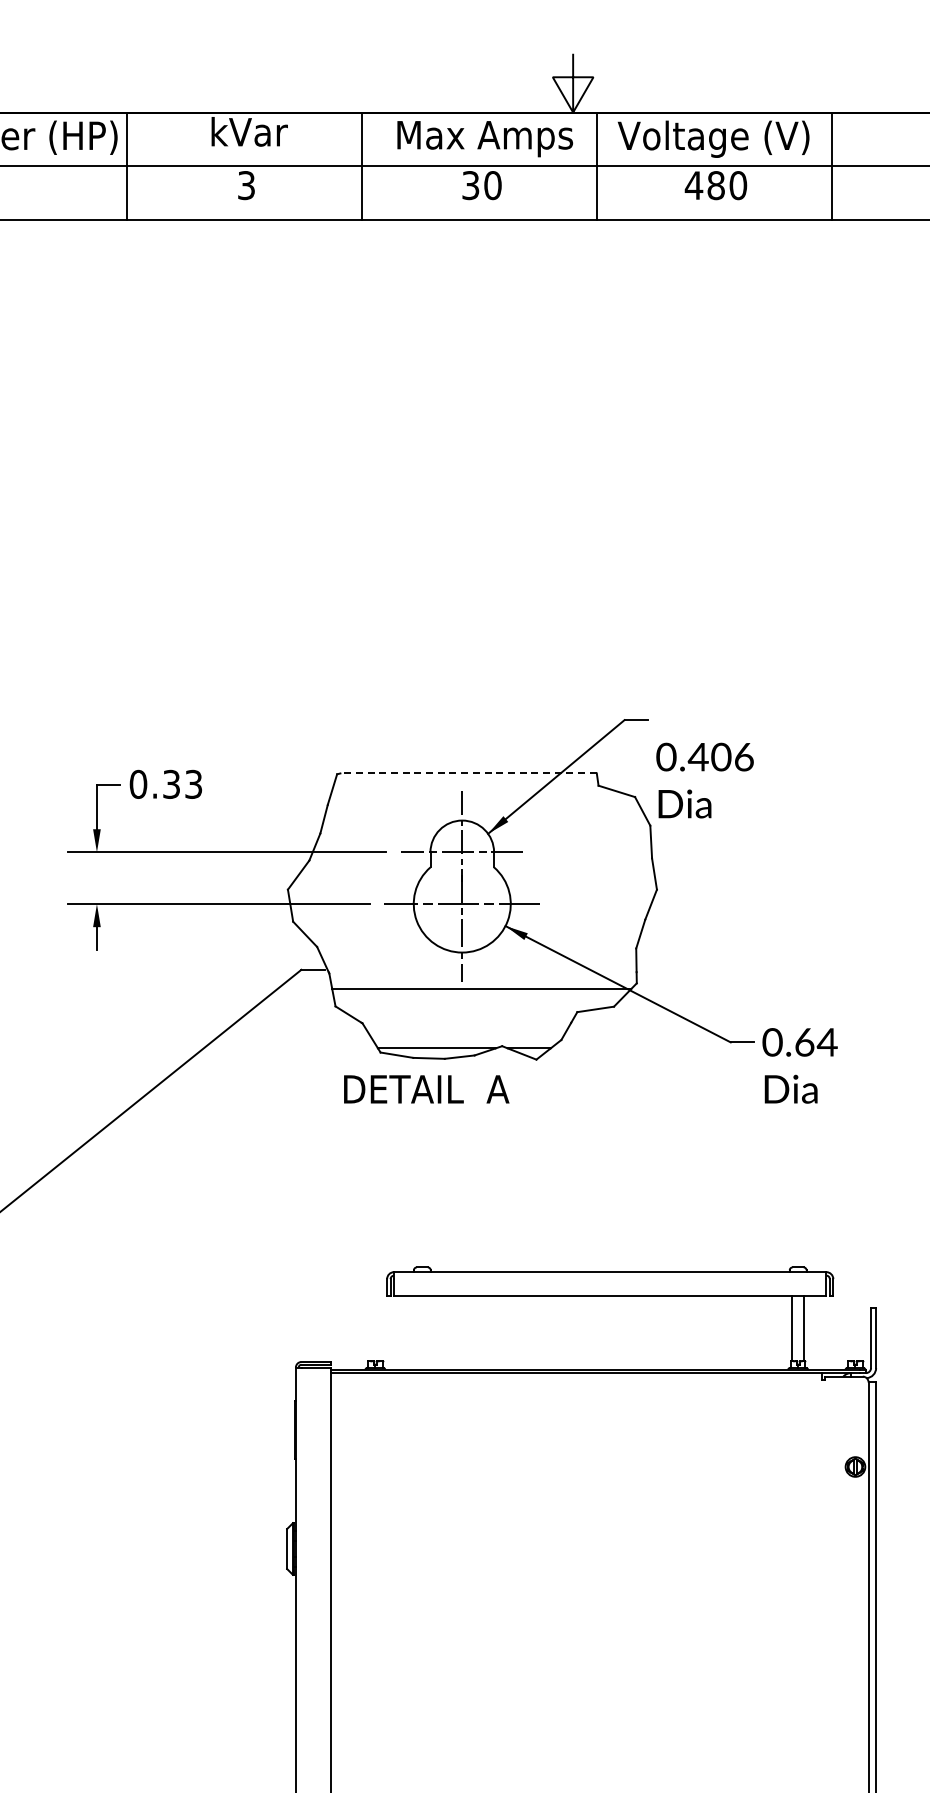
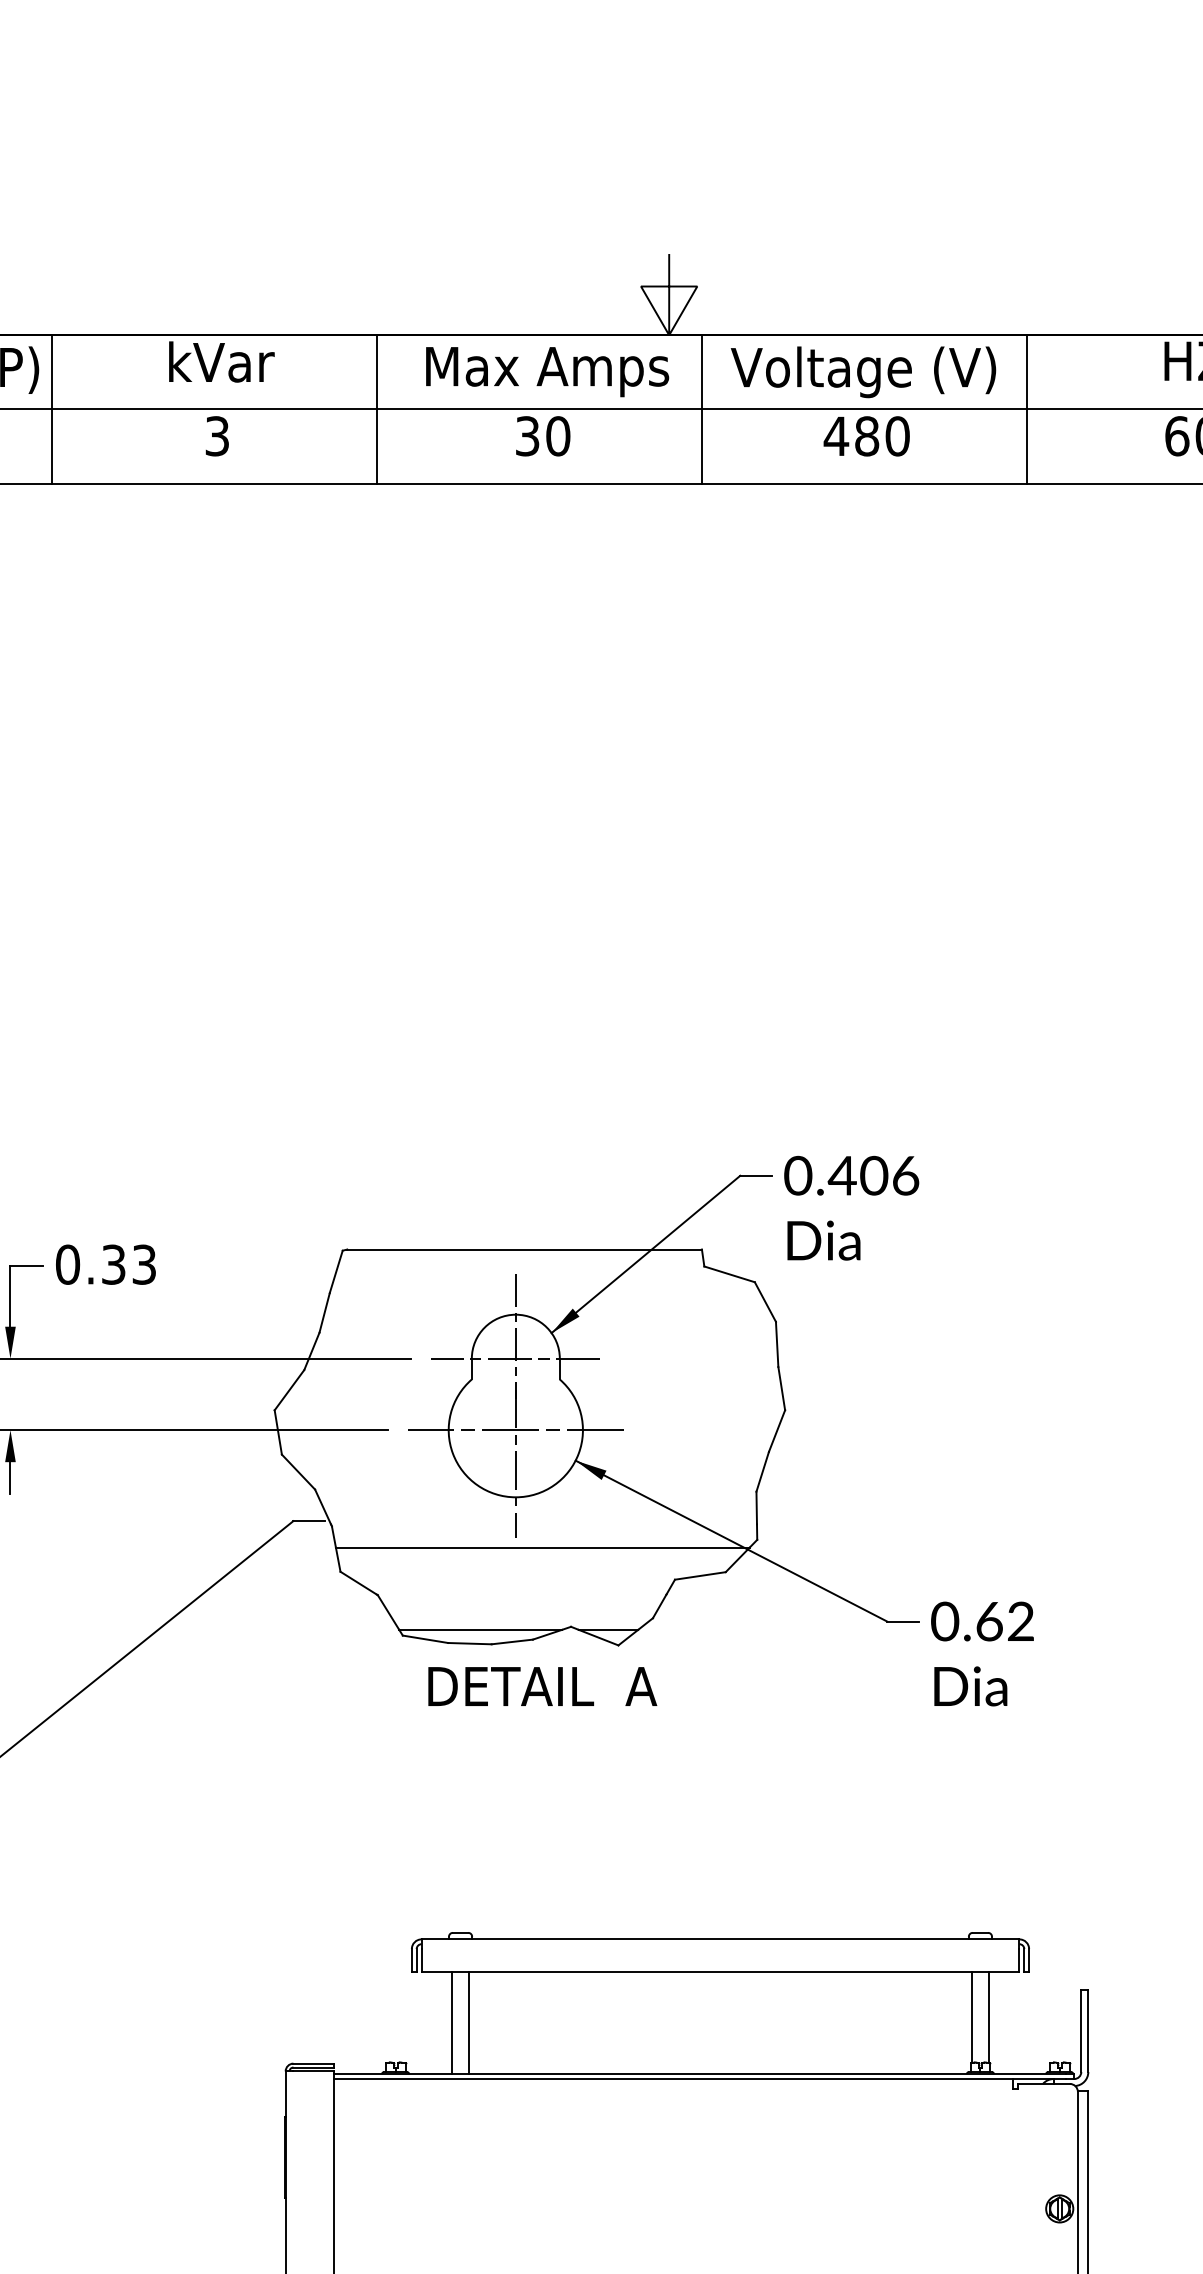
line: (468, 773) -> (524, 1249), dashed -> solid
text: (704, 780) -> (850, 1208), moved
text: (826, 1042) -> (1019, 1621), 0.64 -> 0.62
text: (426, 1089) -> (542, 1686), moved
line: (416, 1332) -> (452, 2022), added
line: (428, 1332) -> (469, 2022), added

